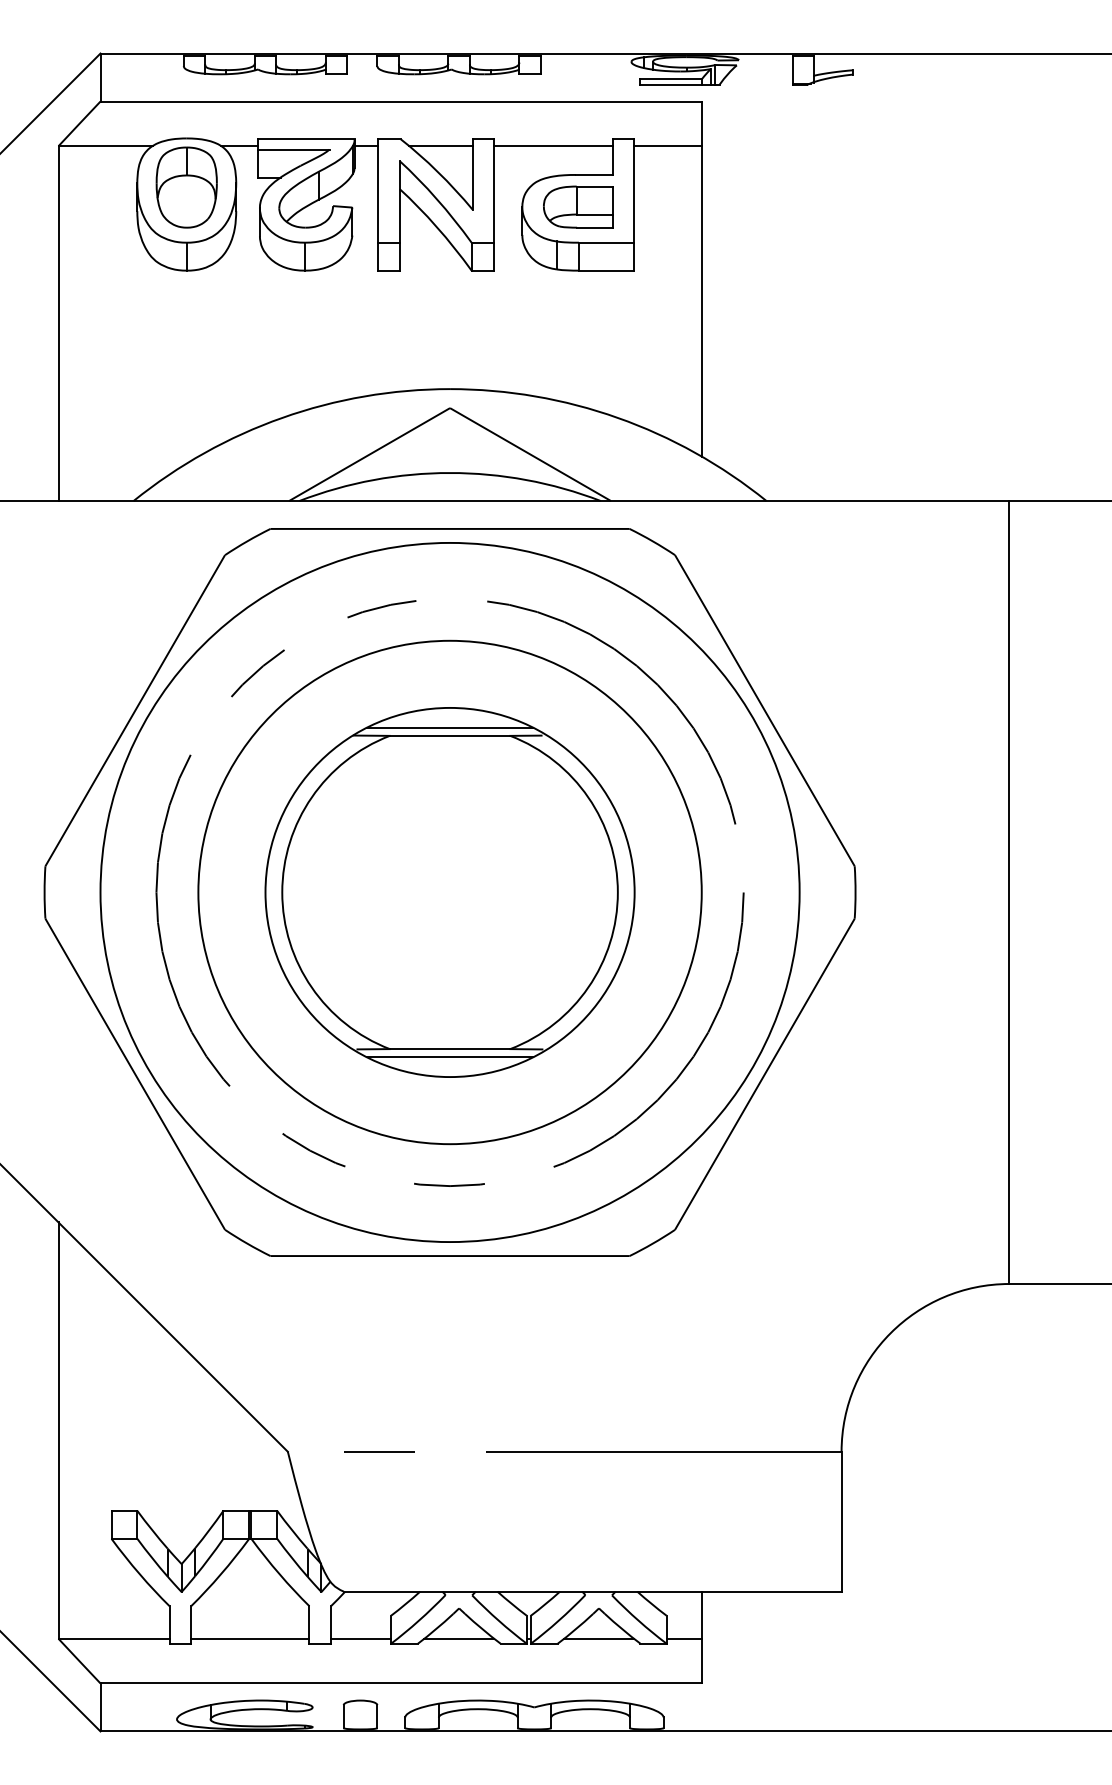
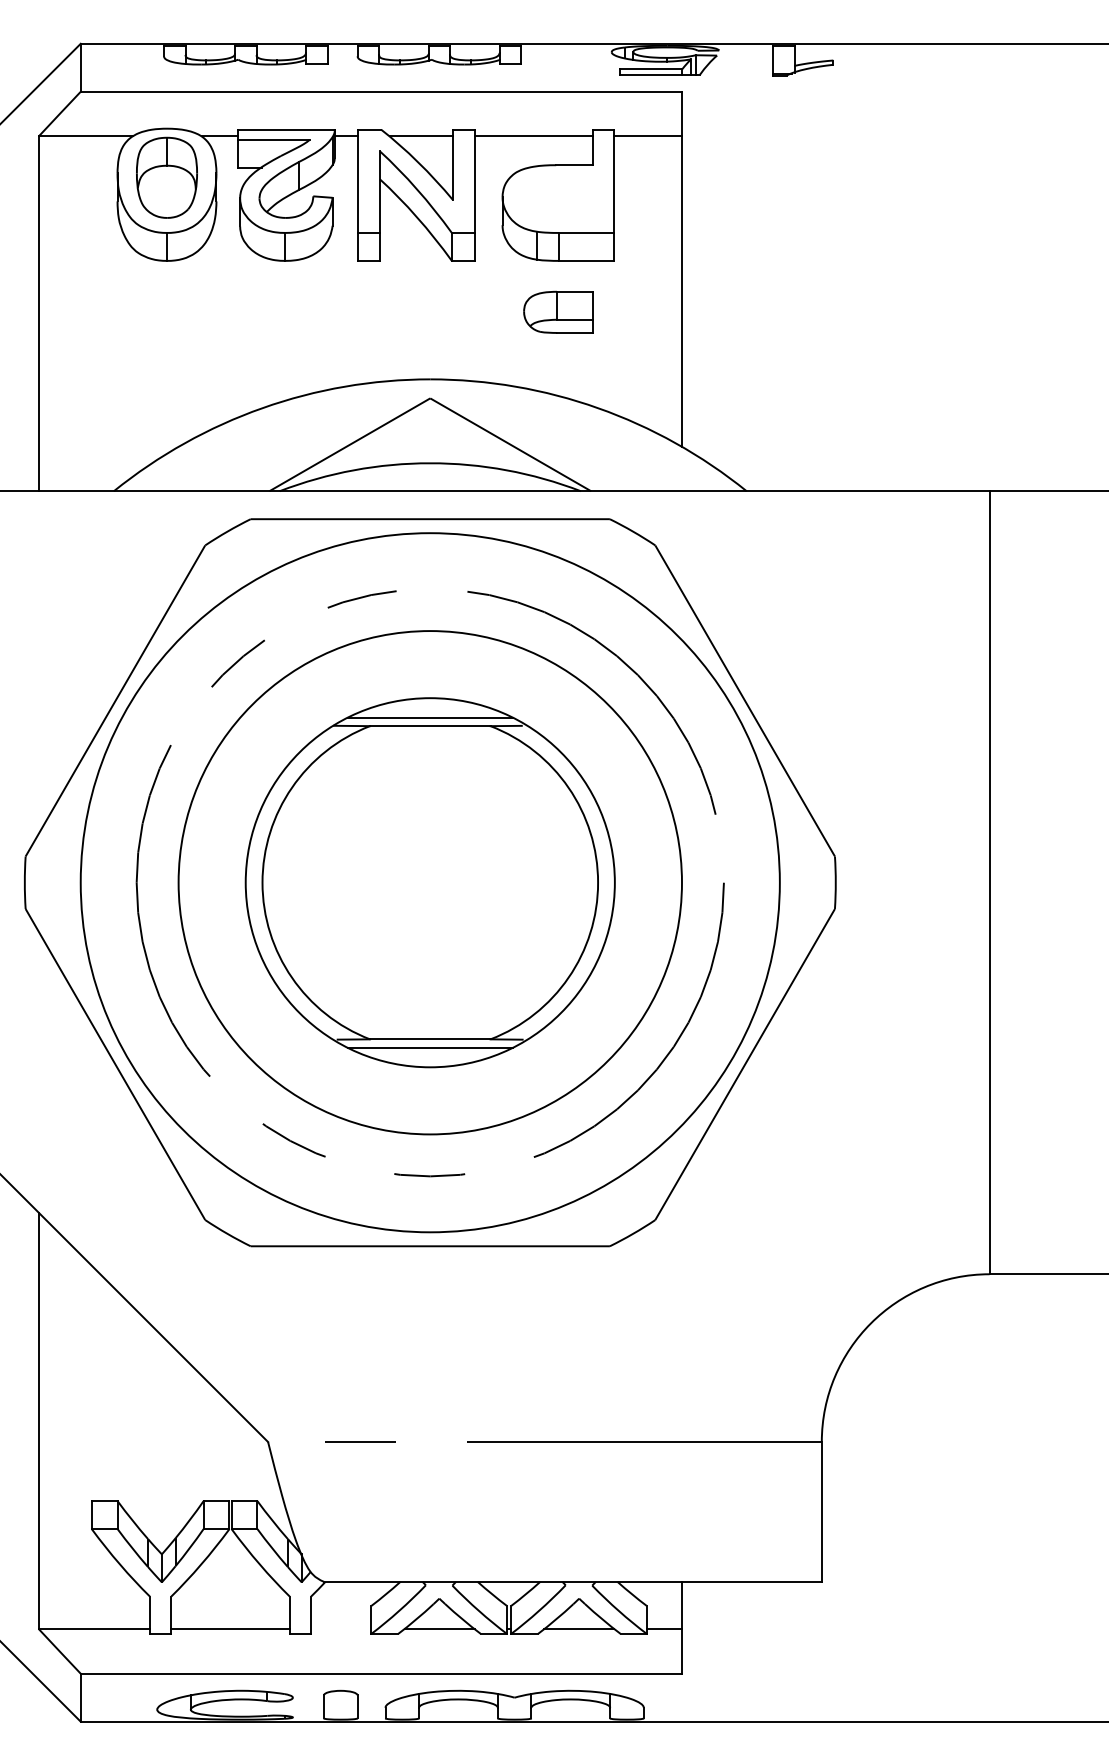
part: (578, 206) -> (558, 311), moved
line: (360, 1638) -> (340, 1628), removed

